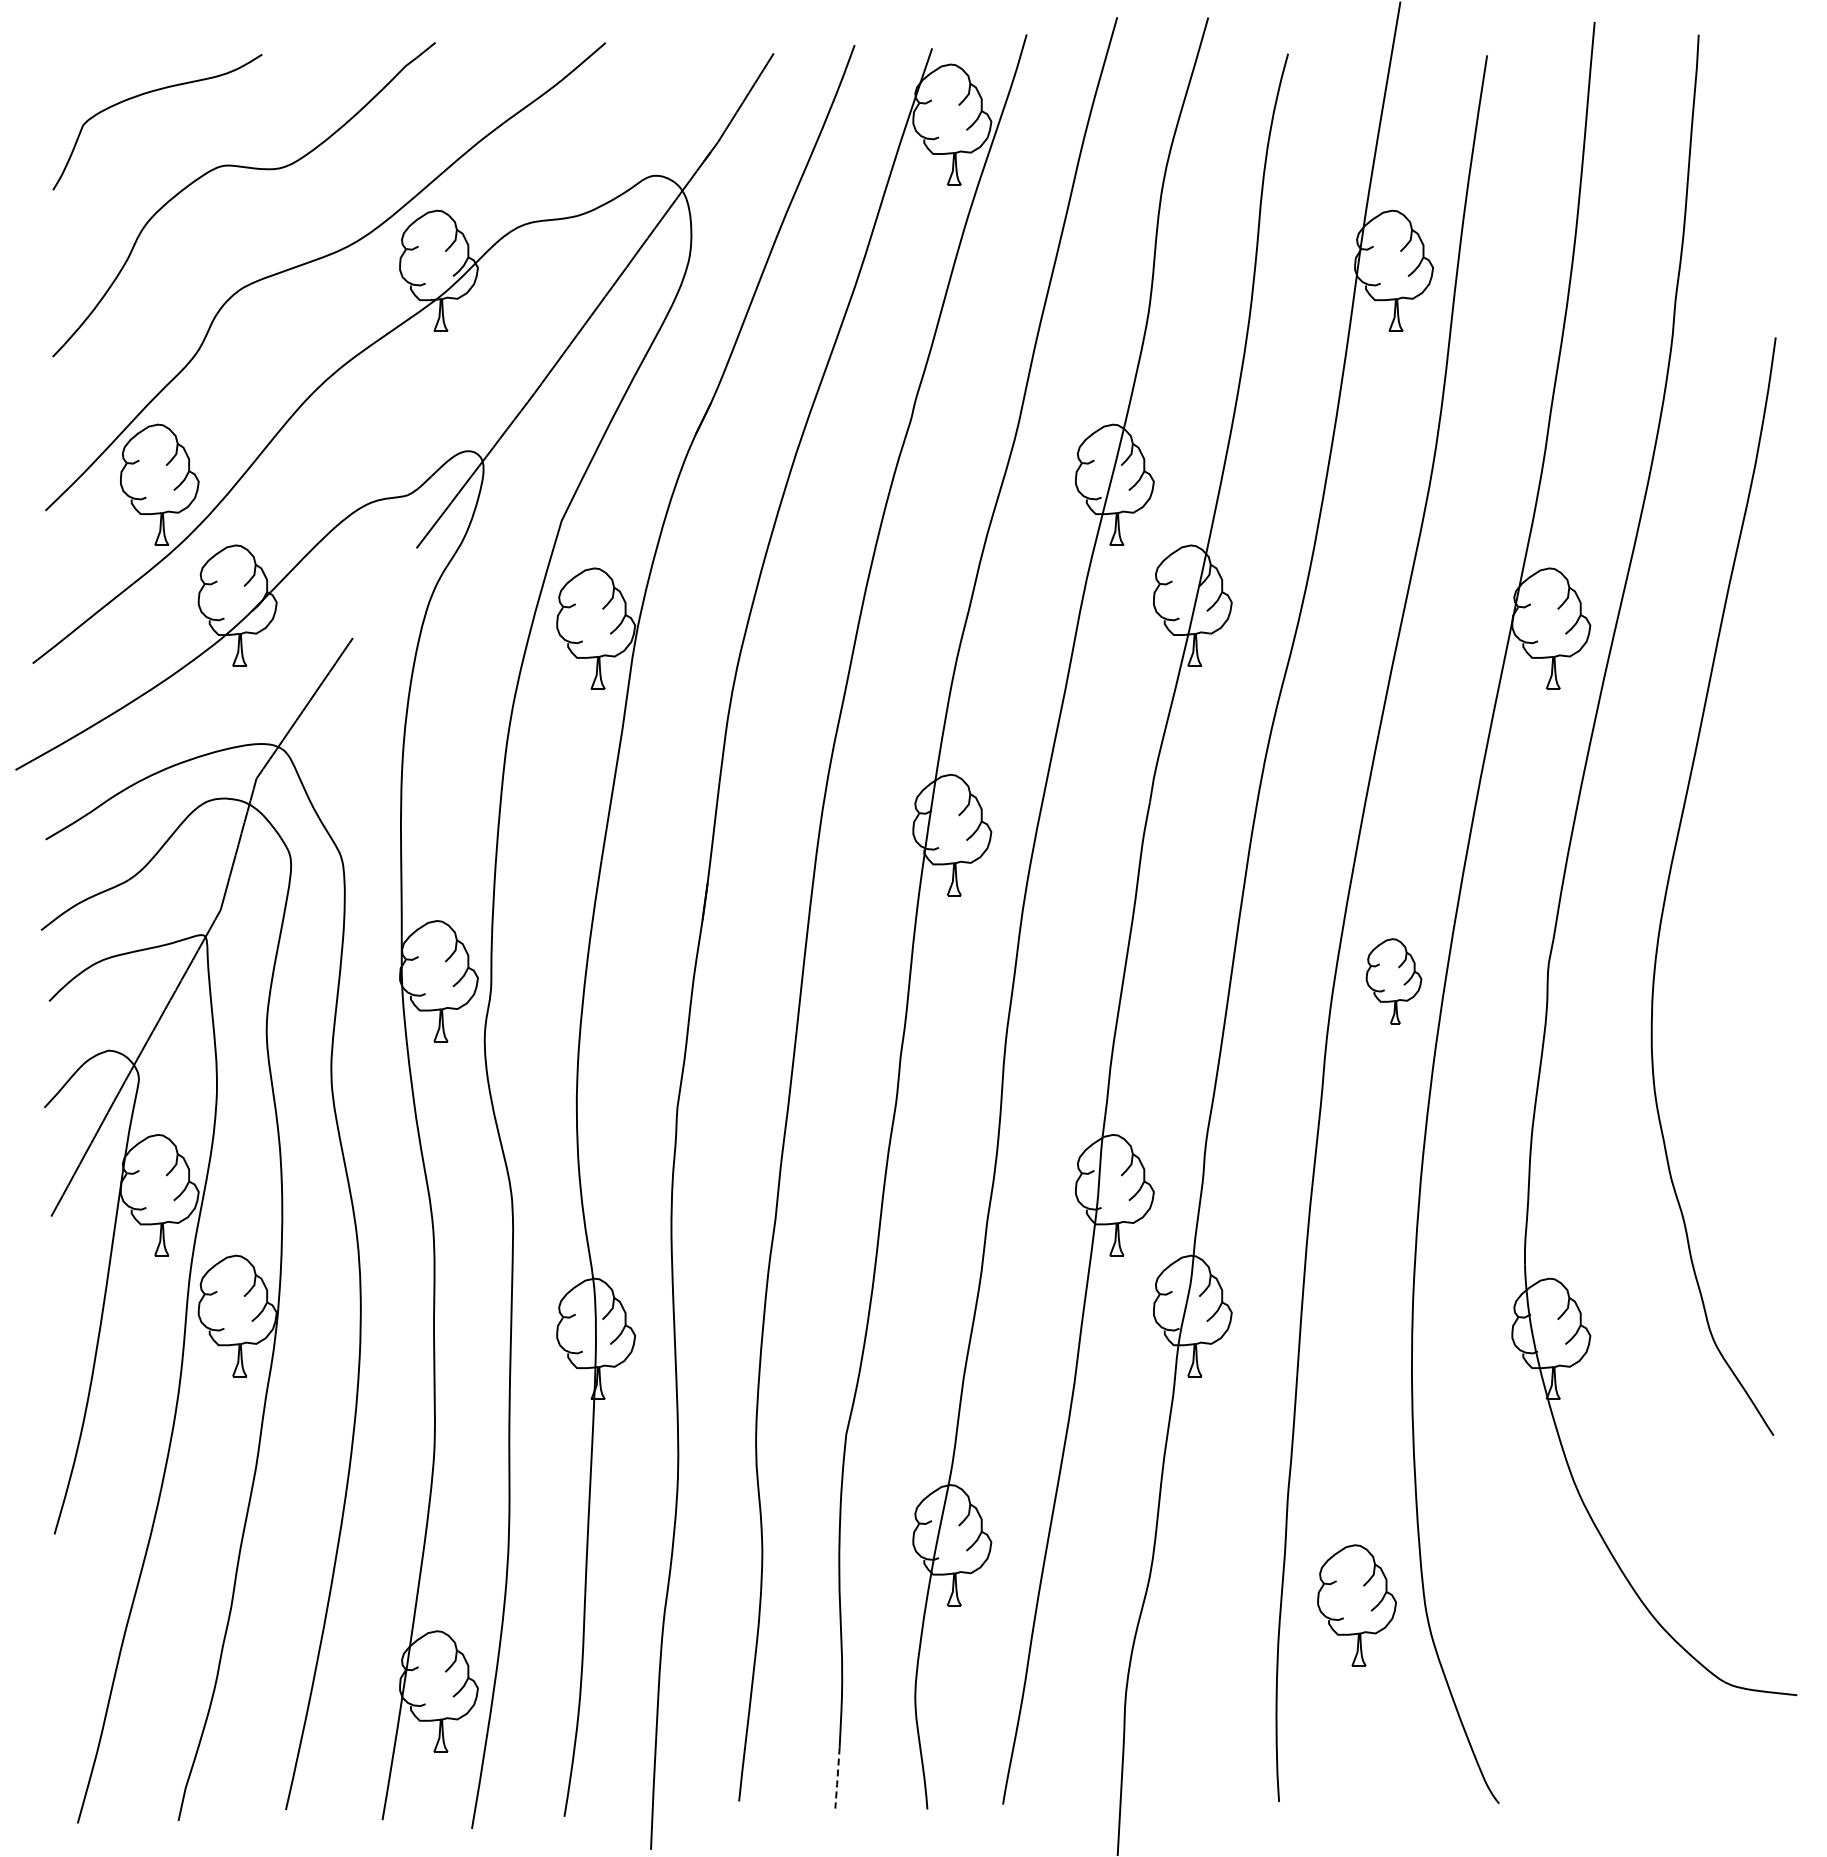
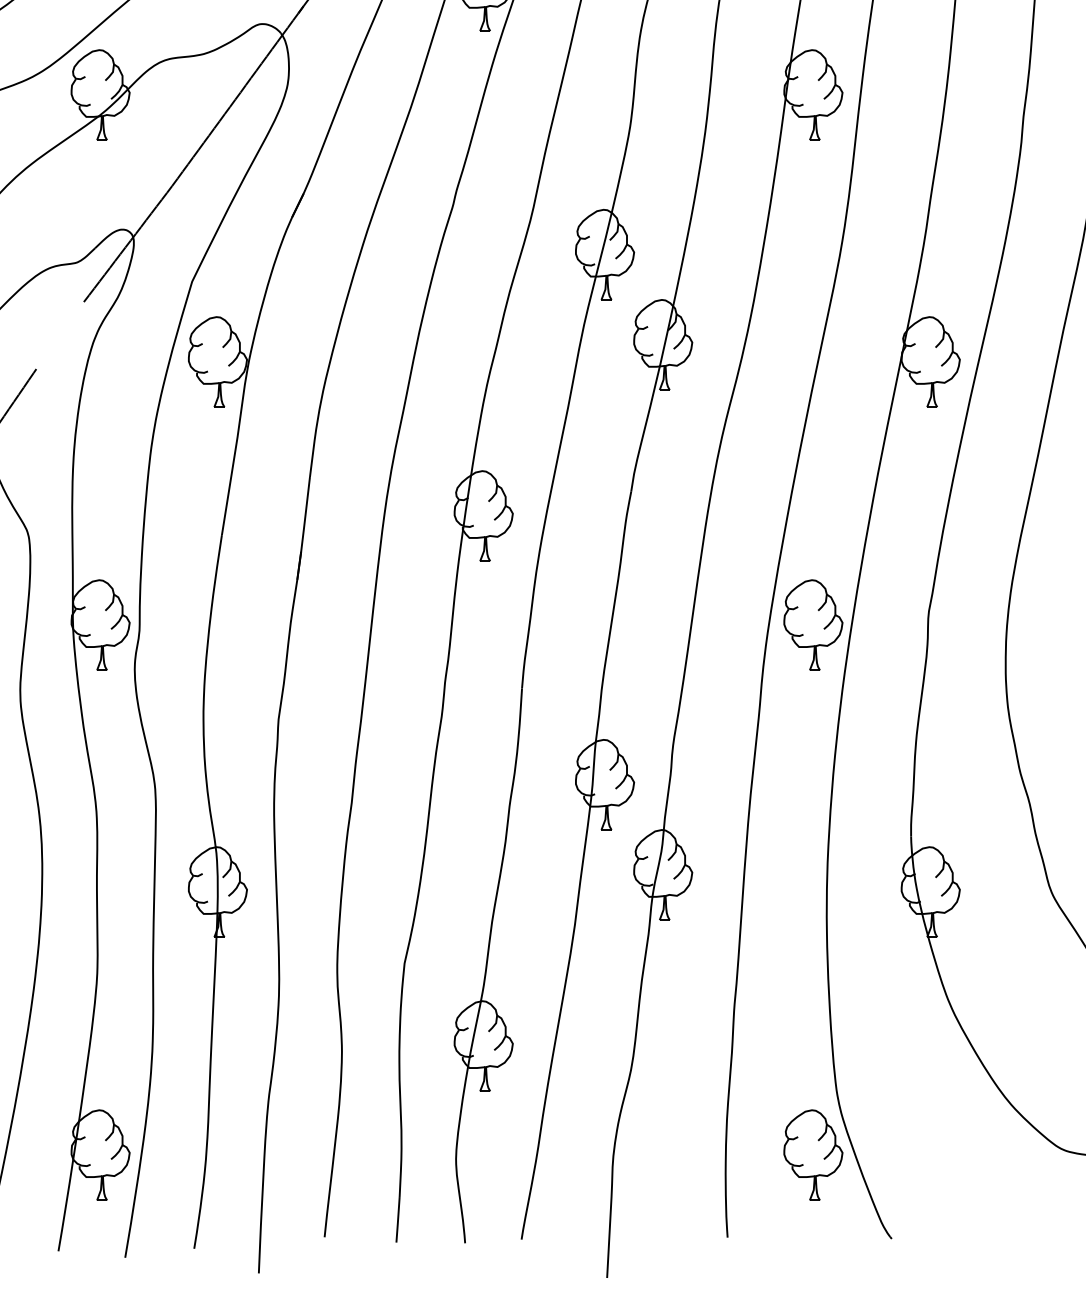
part: (1393, 981) -> (812, 625), size x1.43
part: (1356, 1605) -> (812, 1155), moved
line: (837, 1779) -> (398, 1220), dashed -> solid

